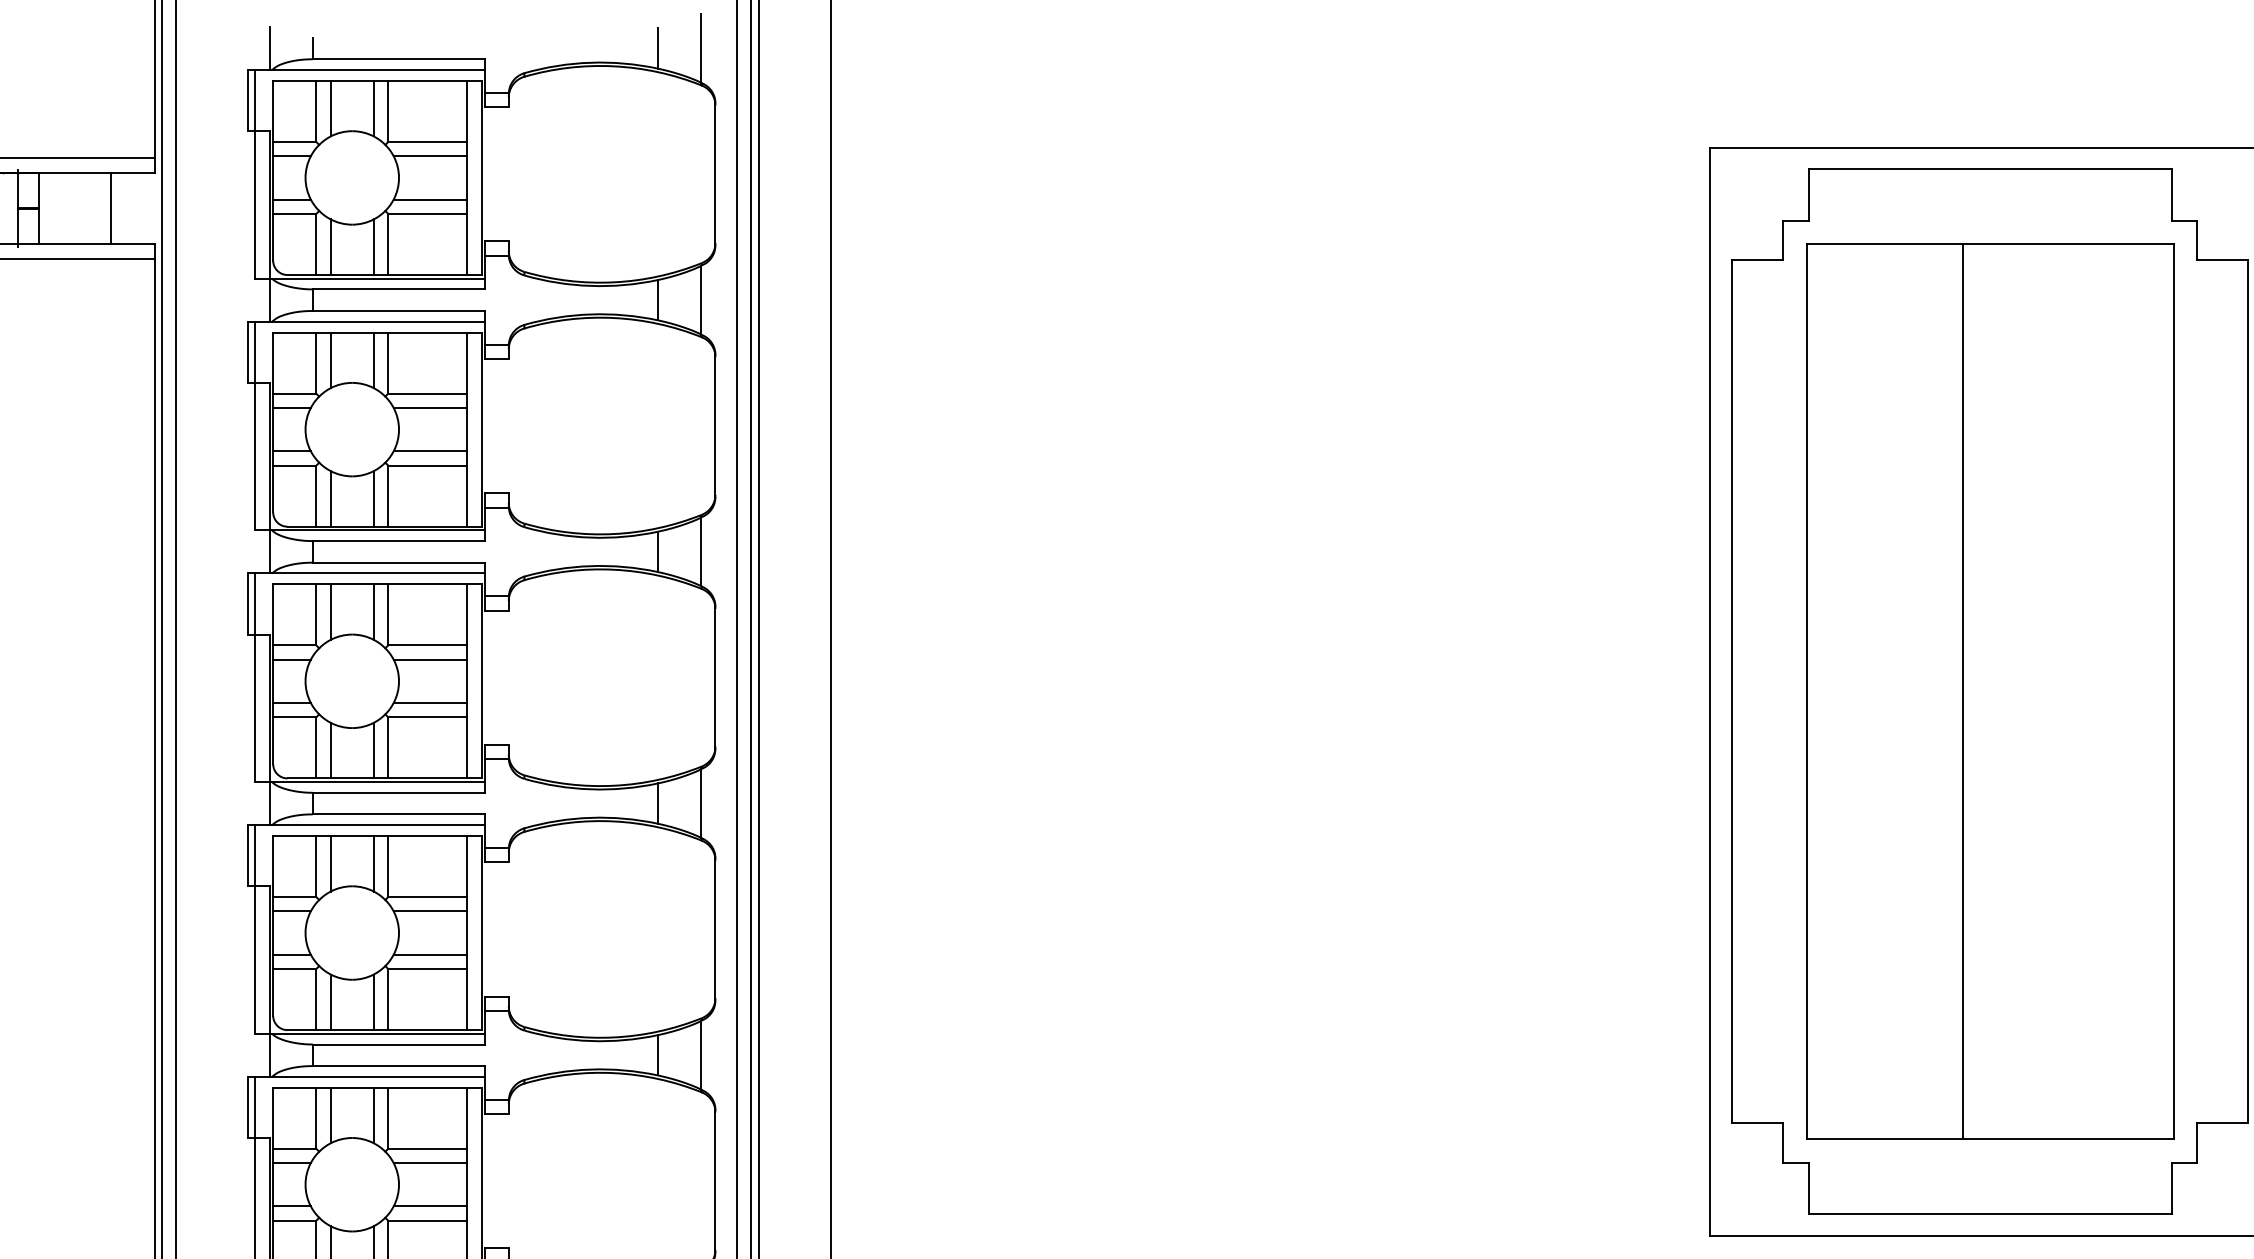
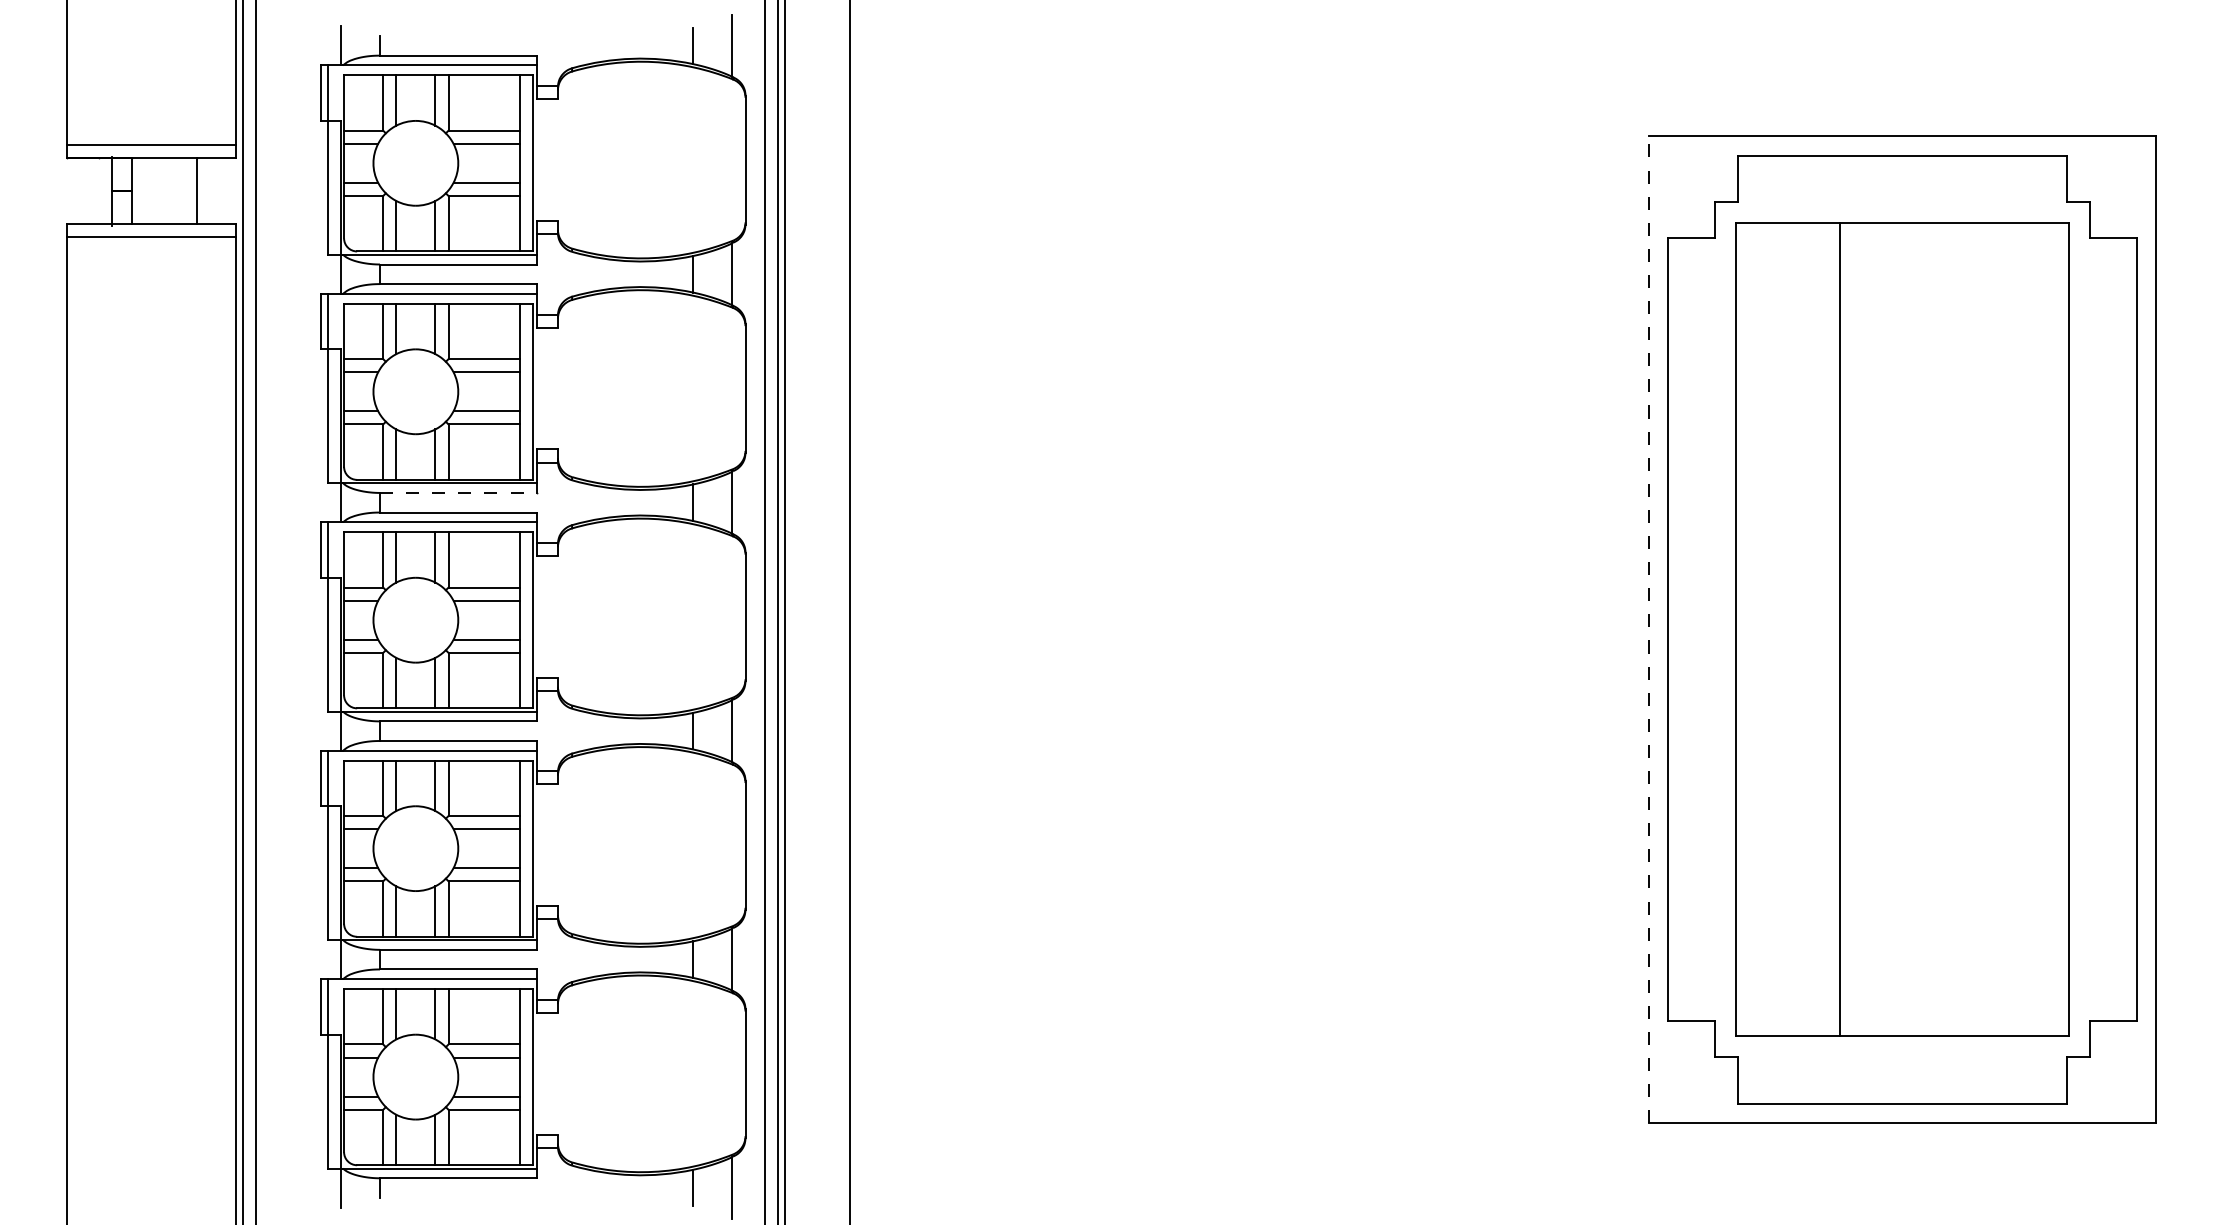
line: (399, 540) -> (458, 492), solid -> dashed
line: (1710, 691) -> (1648, 629), solid -> dashed
line: (1962, 691) -> (1839, 629), moved

